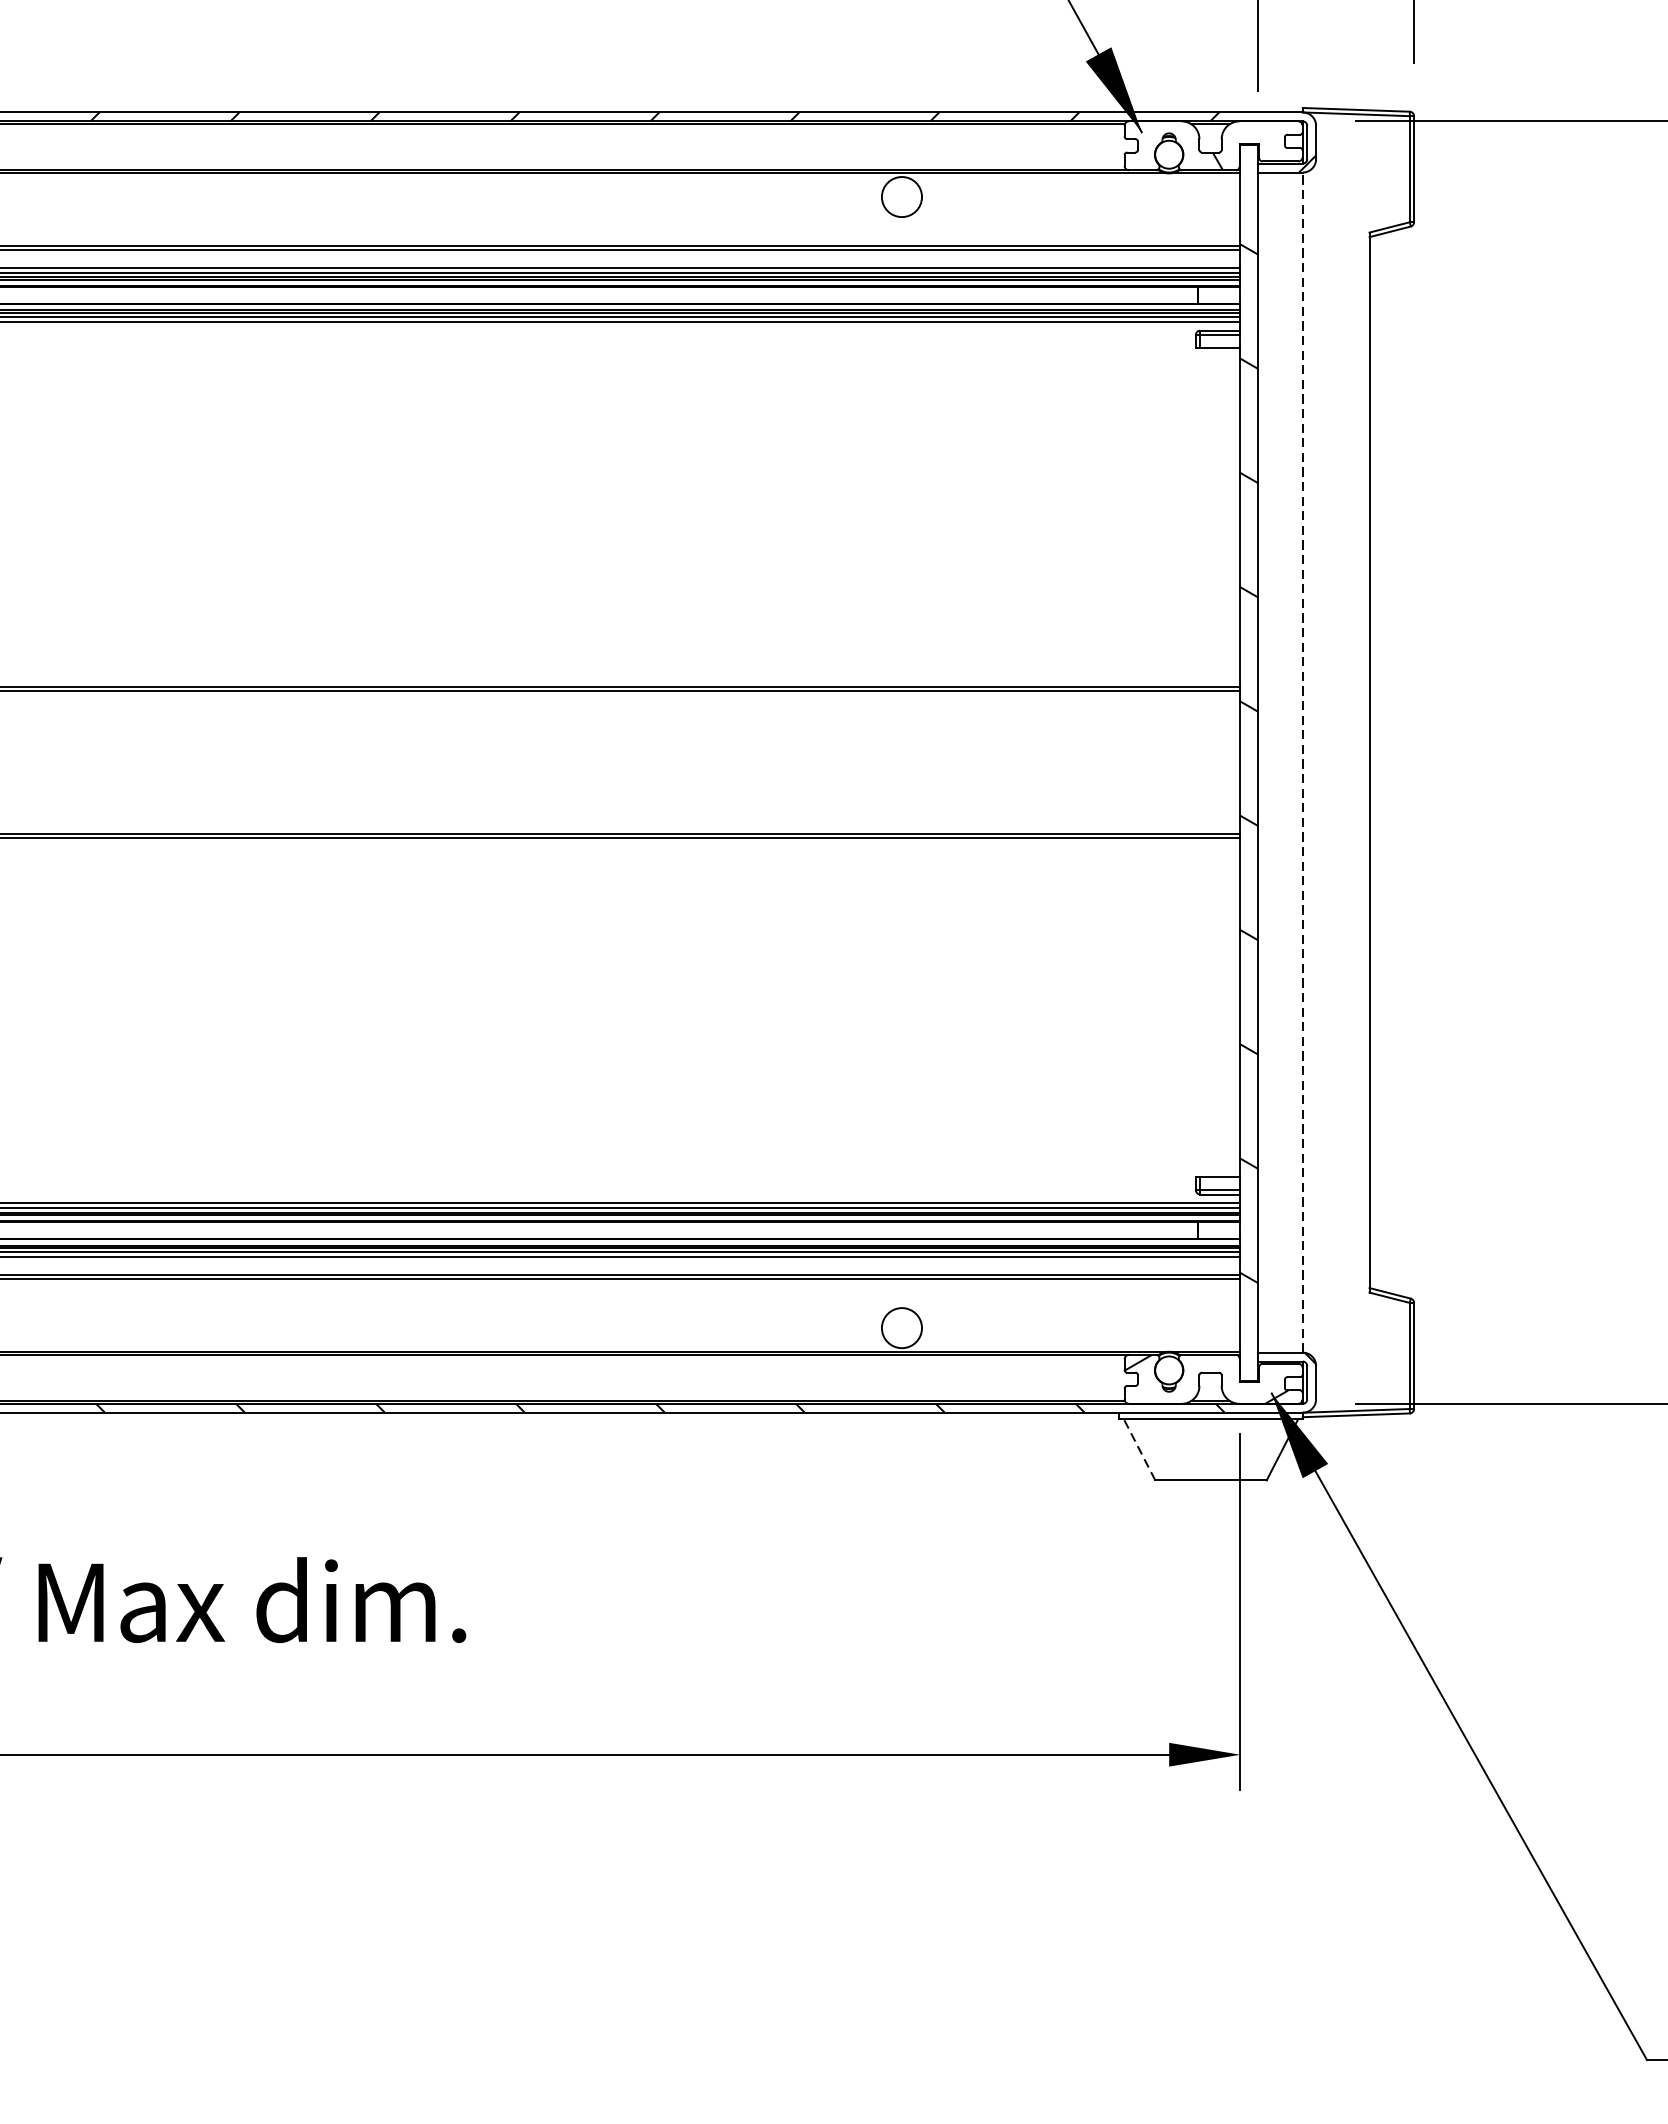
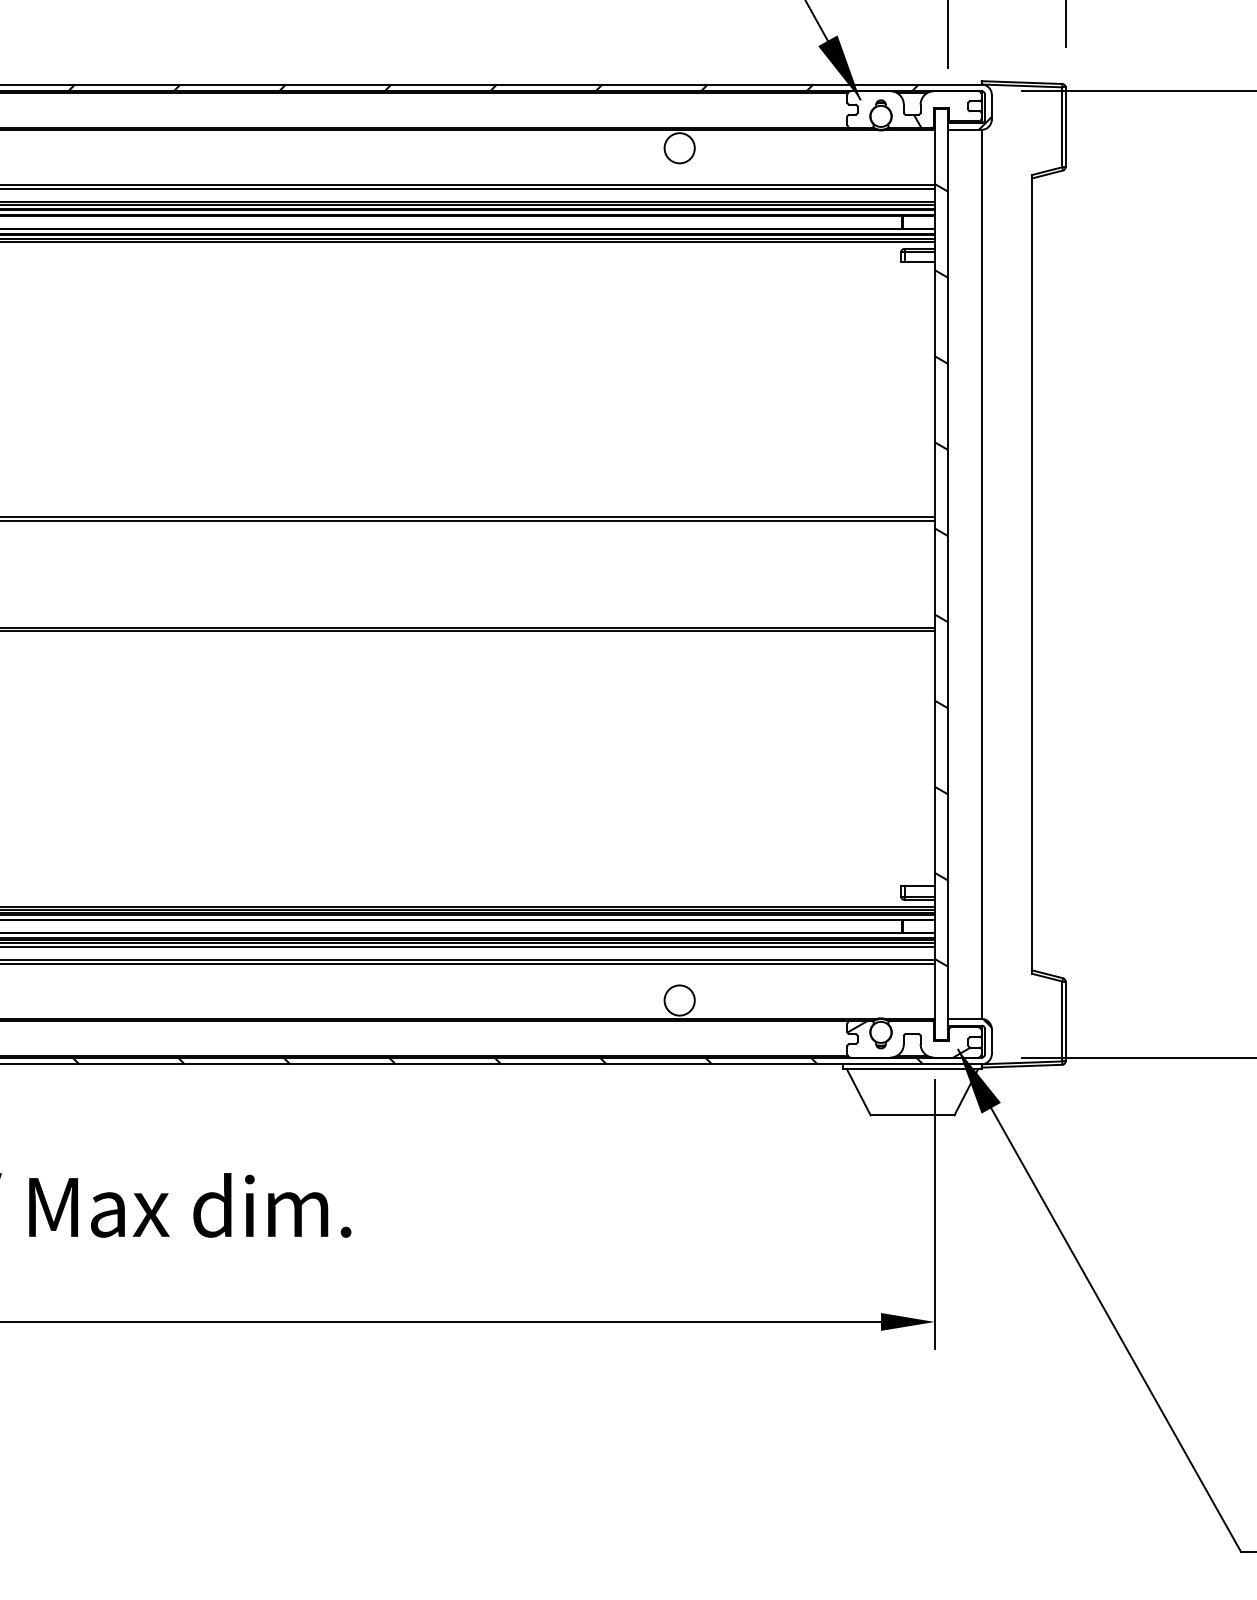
line: (1302, 762) -> (981, 574), dashed -> solid
line: (1139, 1448) -> (858, 1091), dashed -> solid

